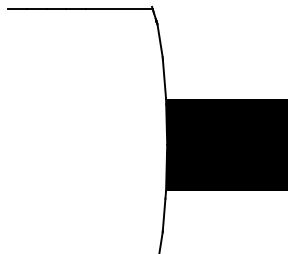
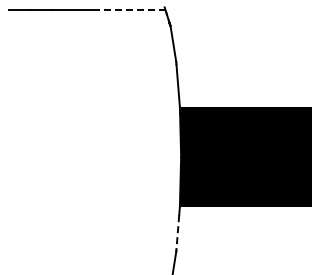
line: (118, 8) -> (128, 9), solid -> dashed
line: (163, 214) -> (177, 232), solid -> dashed

